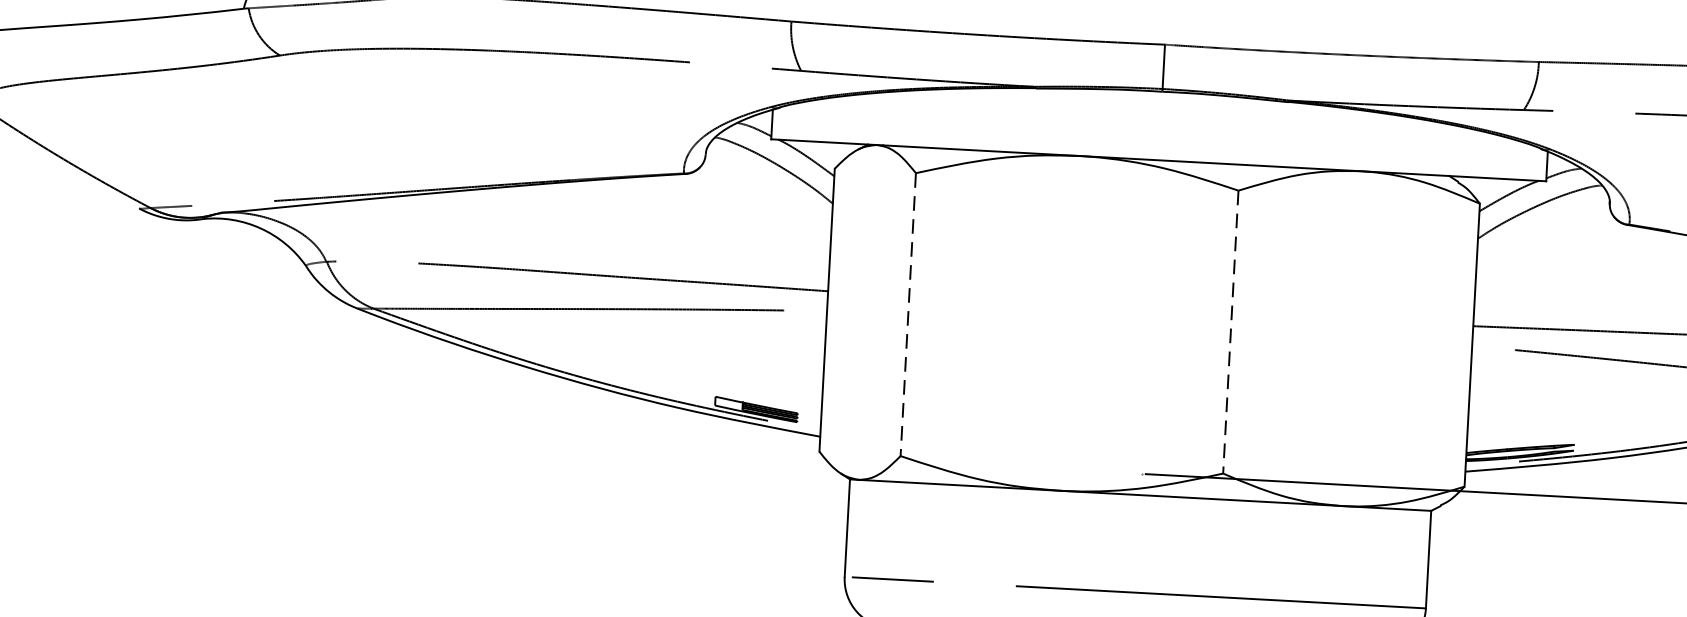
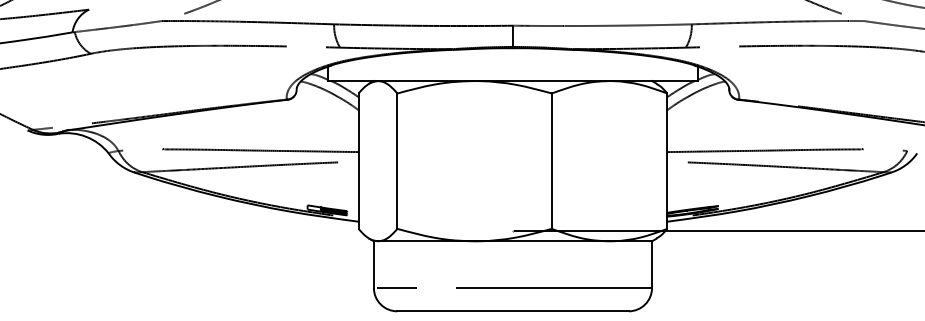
line: (908, 315) -> (397, 161), dashed -> solid
line: (1230, 332) -> (551, 161), dashed -> solid

